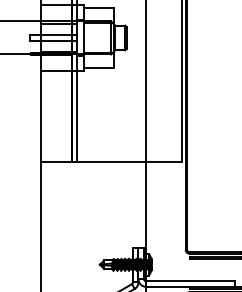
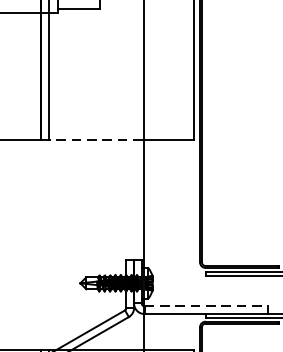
line: (109, 161) -> (93, 139), solid -> dashed
line: (190, 281) -> (206, 306), solid -> dashed

